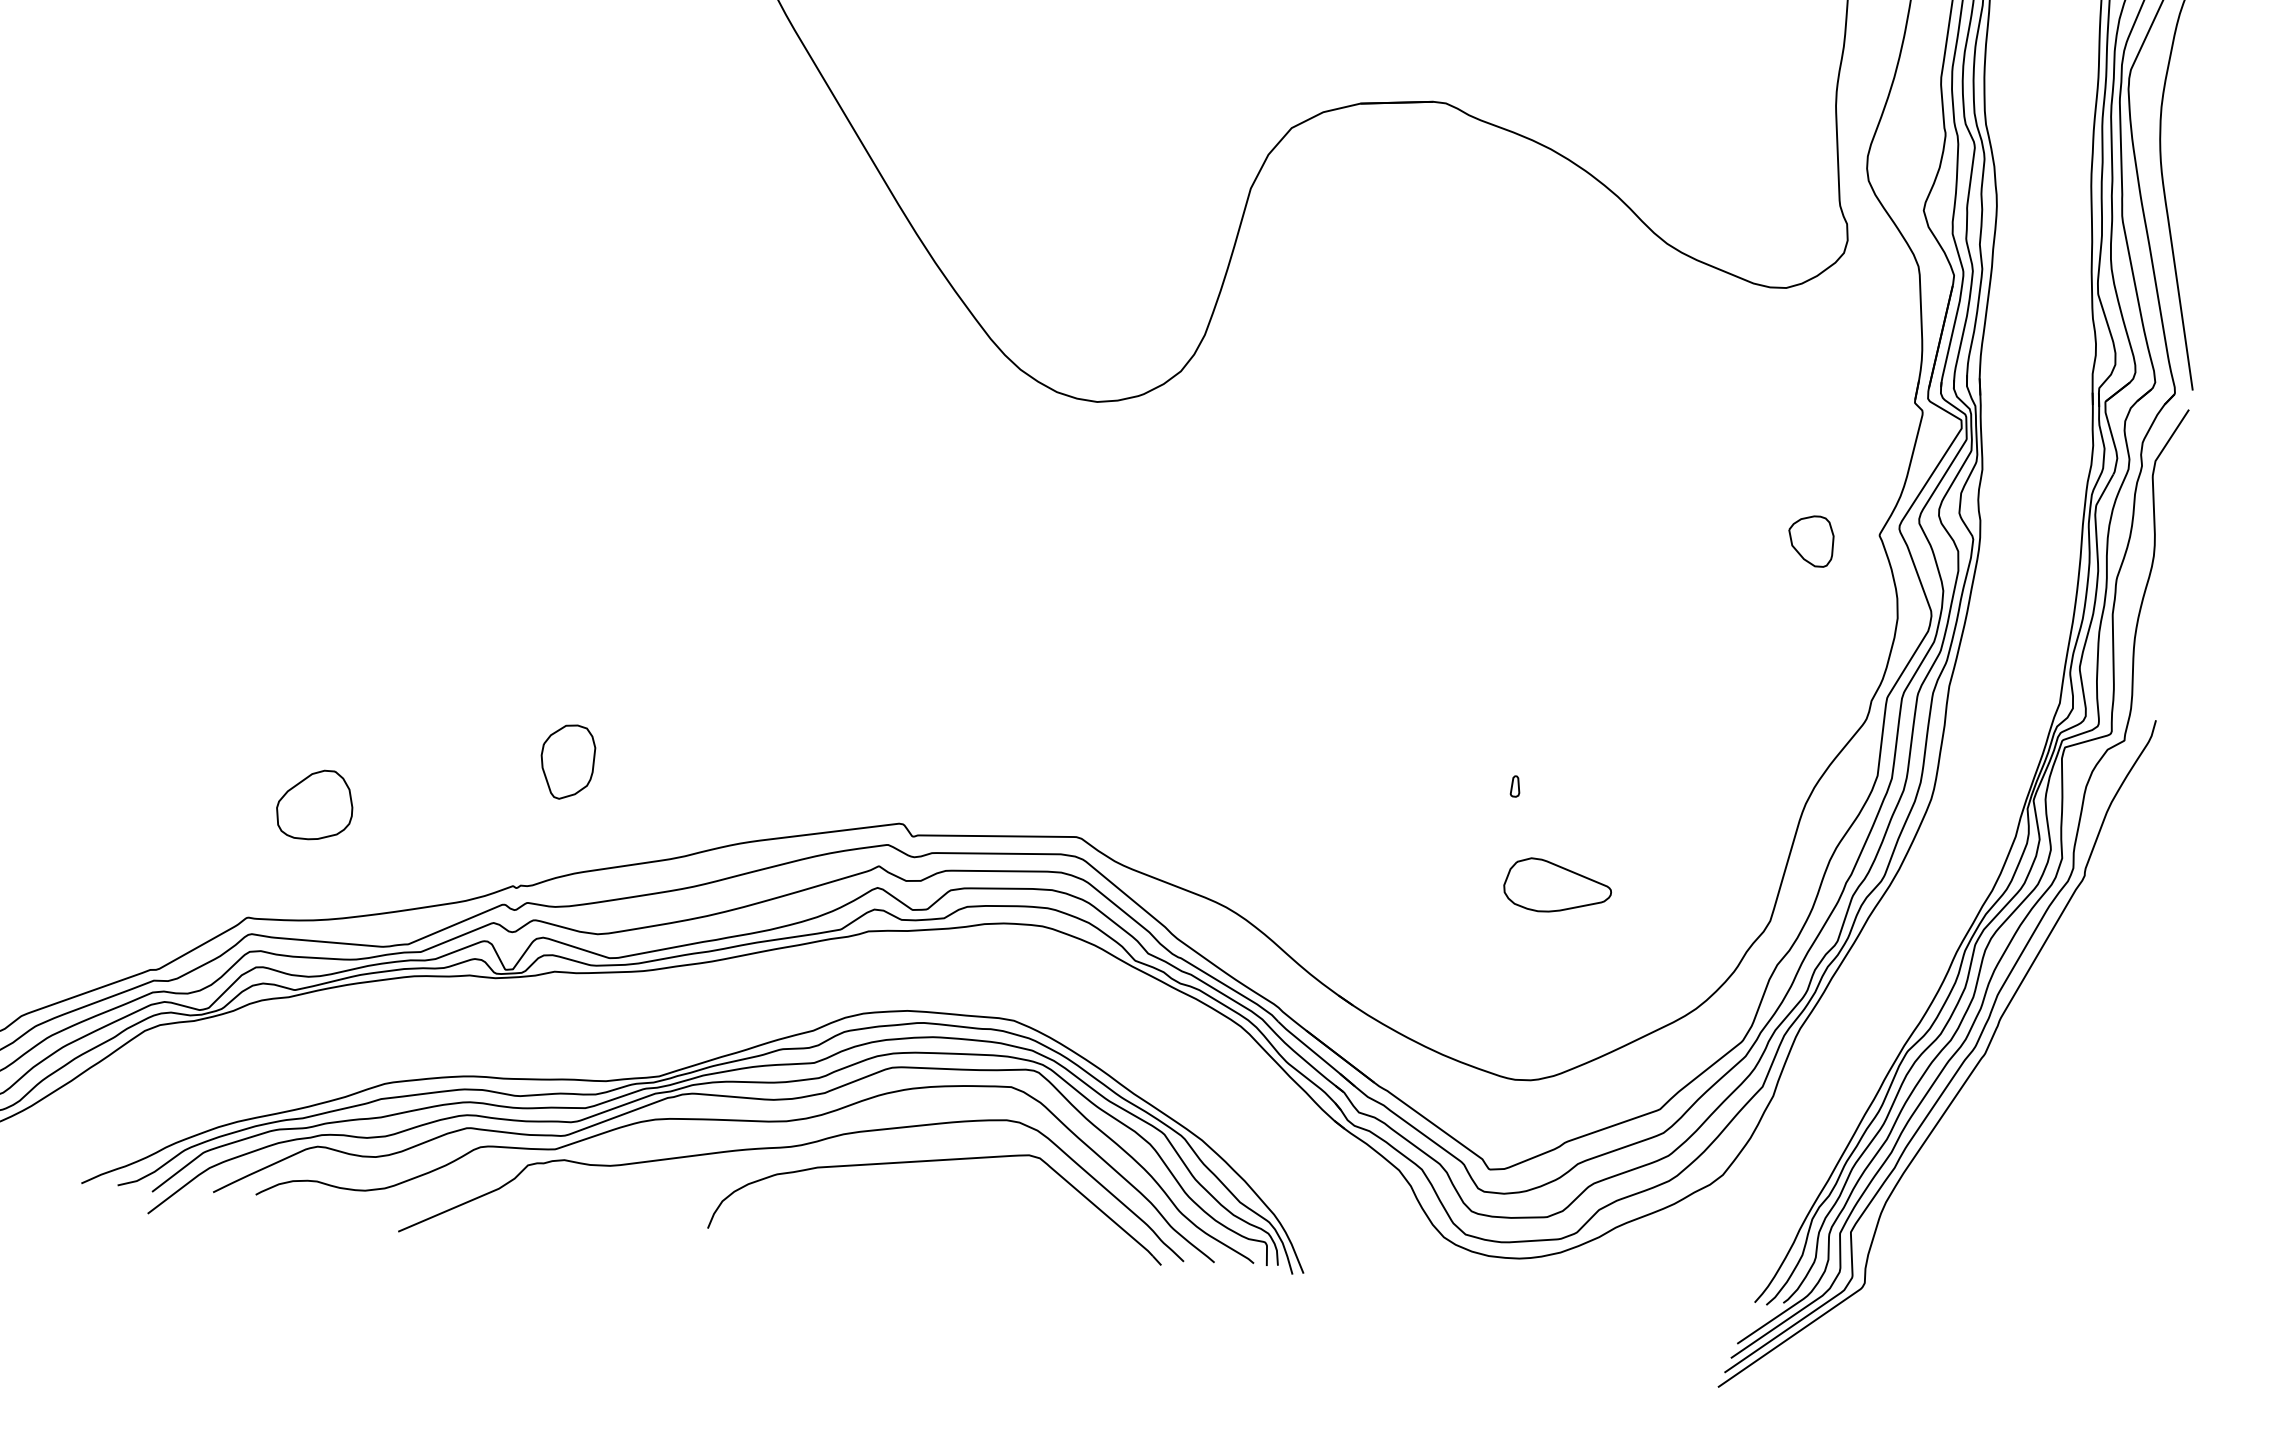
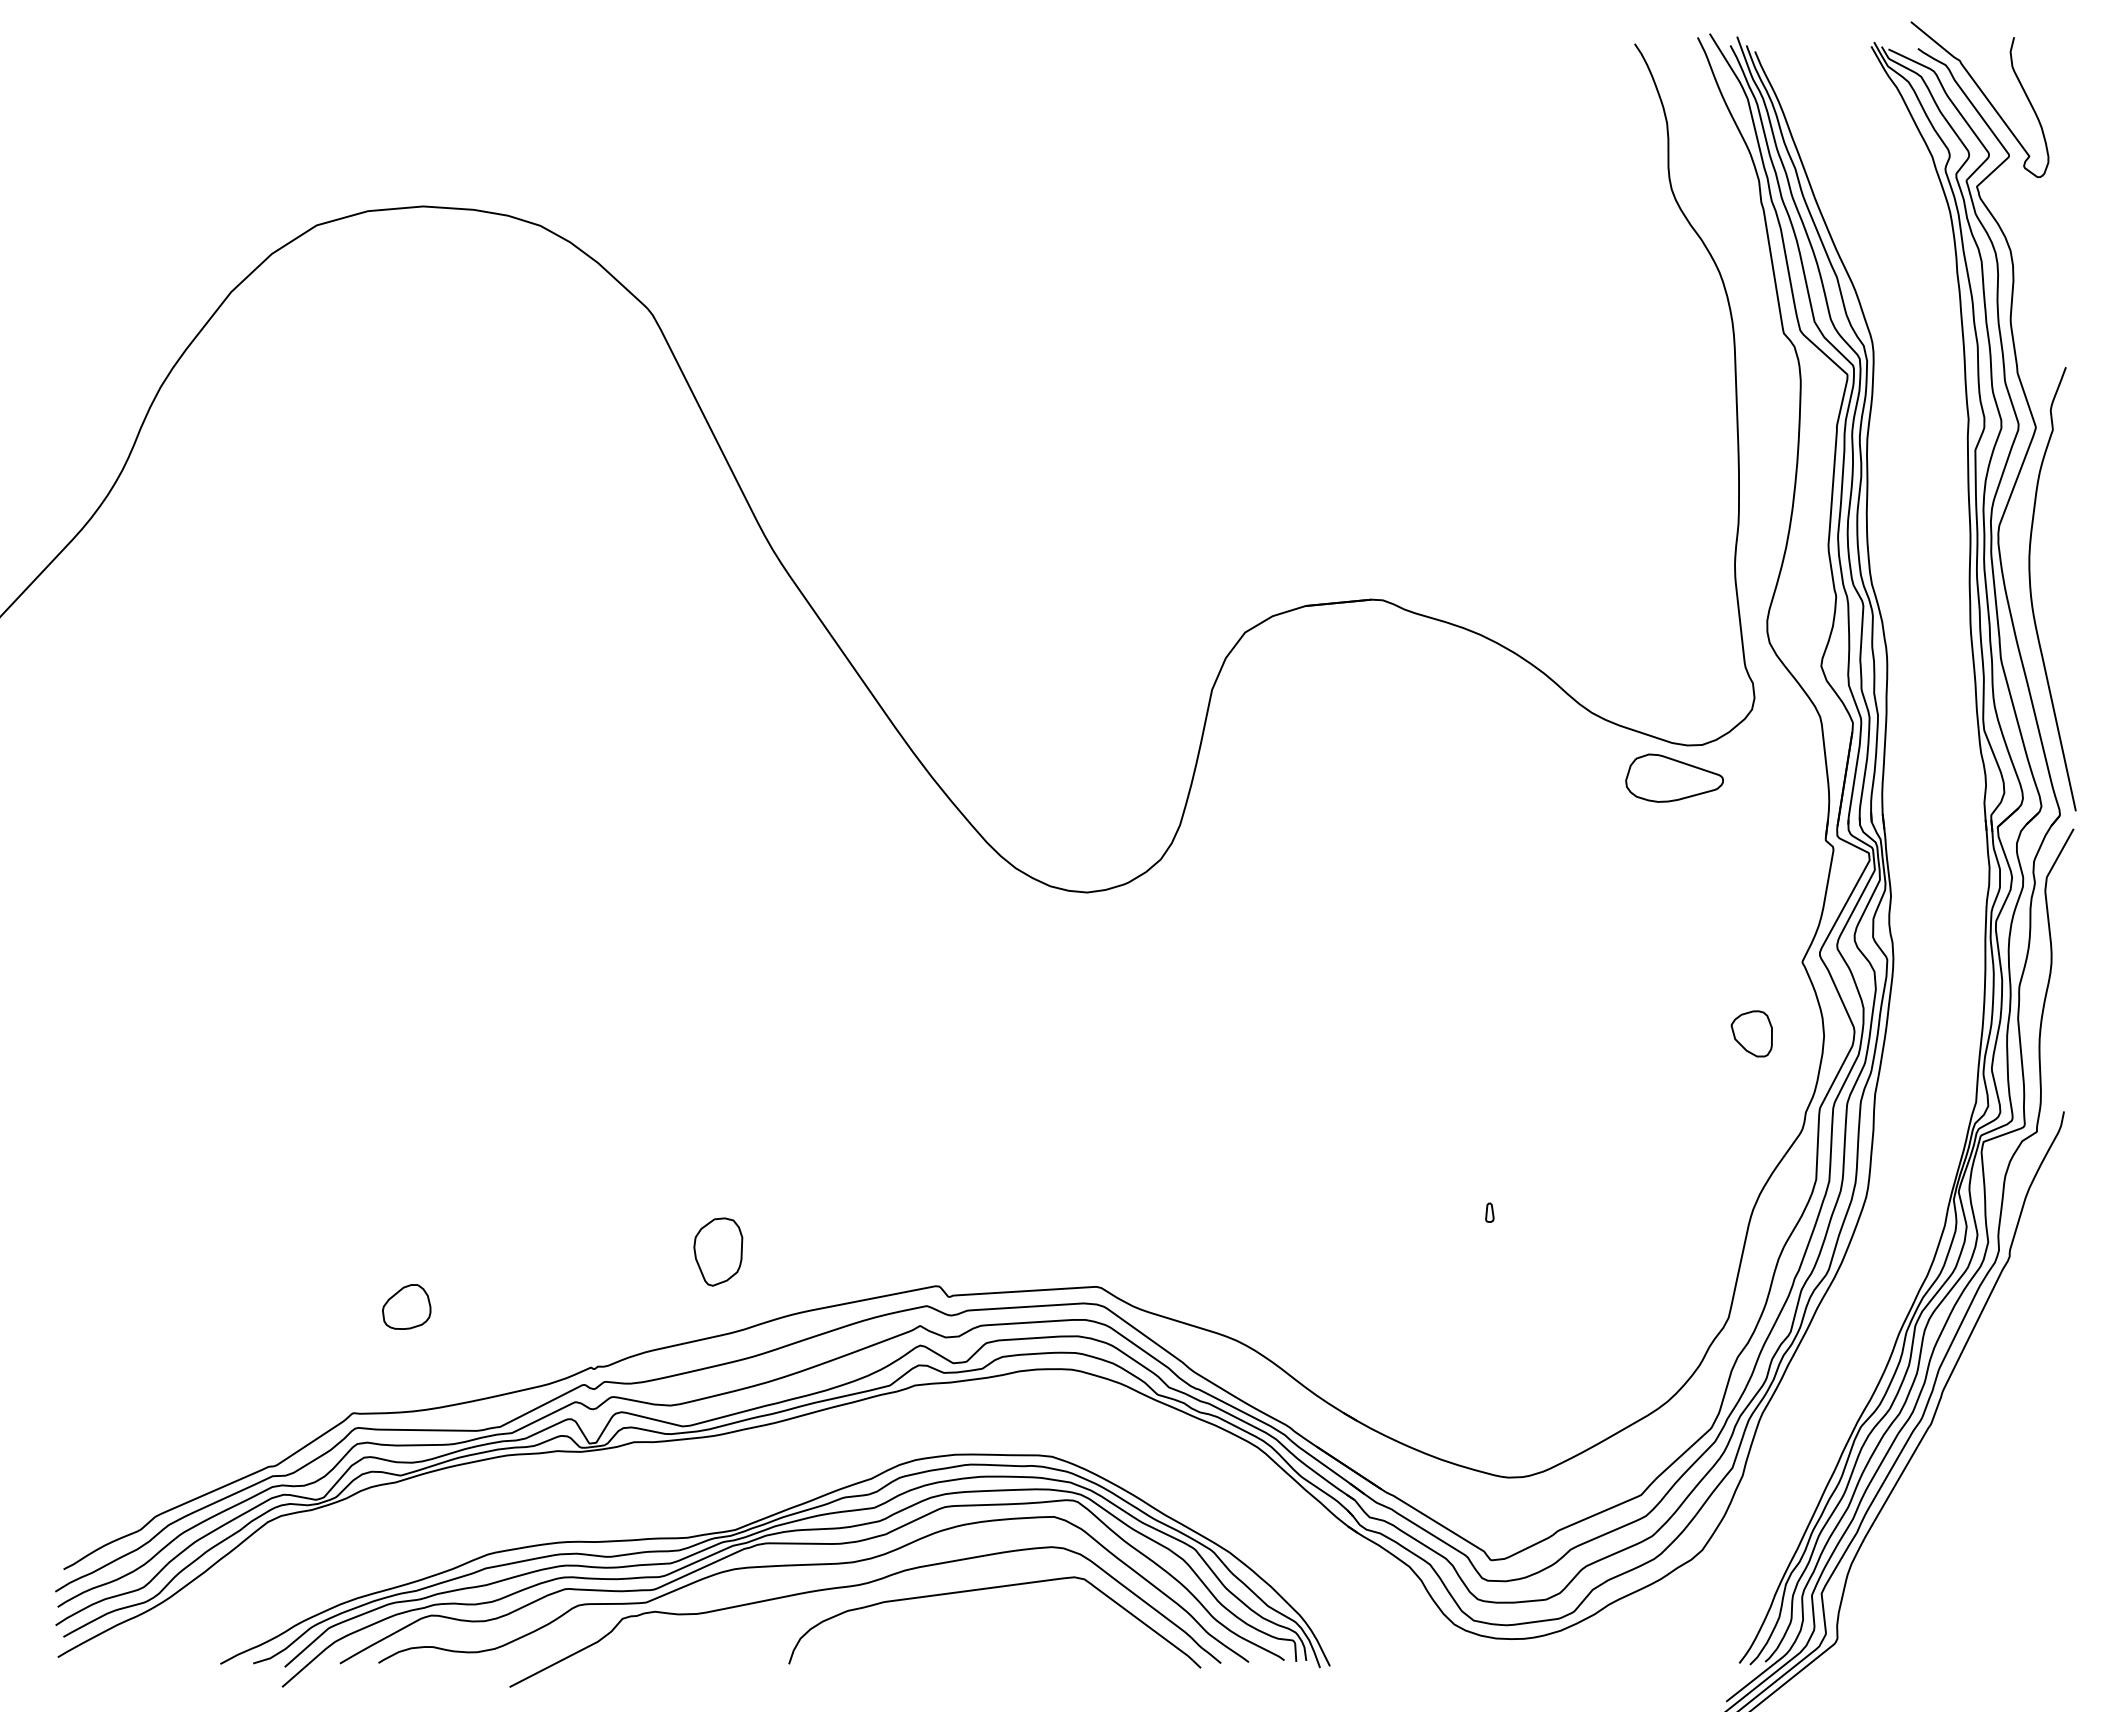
part: (1810, 540) -> (1751, 1033), moved
part: (567, 761) -> (718, 1251), moved
part: (314, 804) -> (406, 1306), size x0.7
part: (1557, 885) -> (1674, 777), moved

